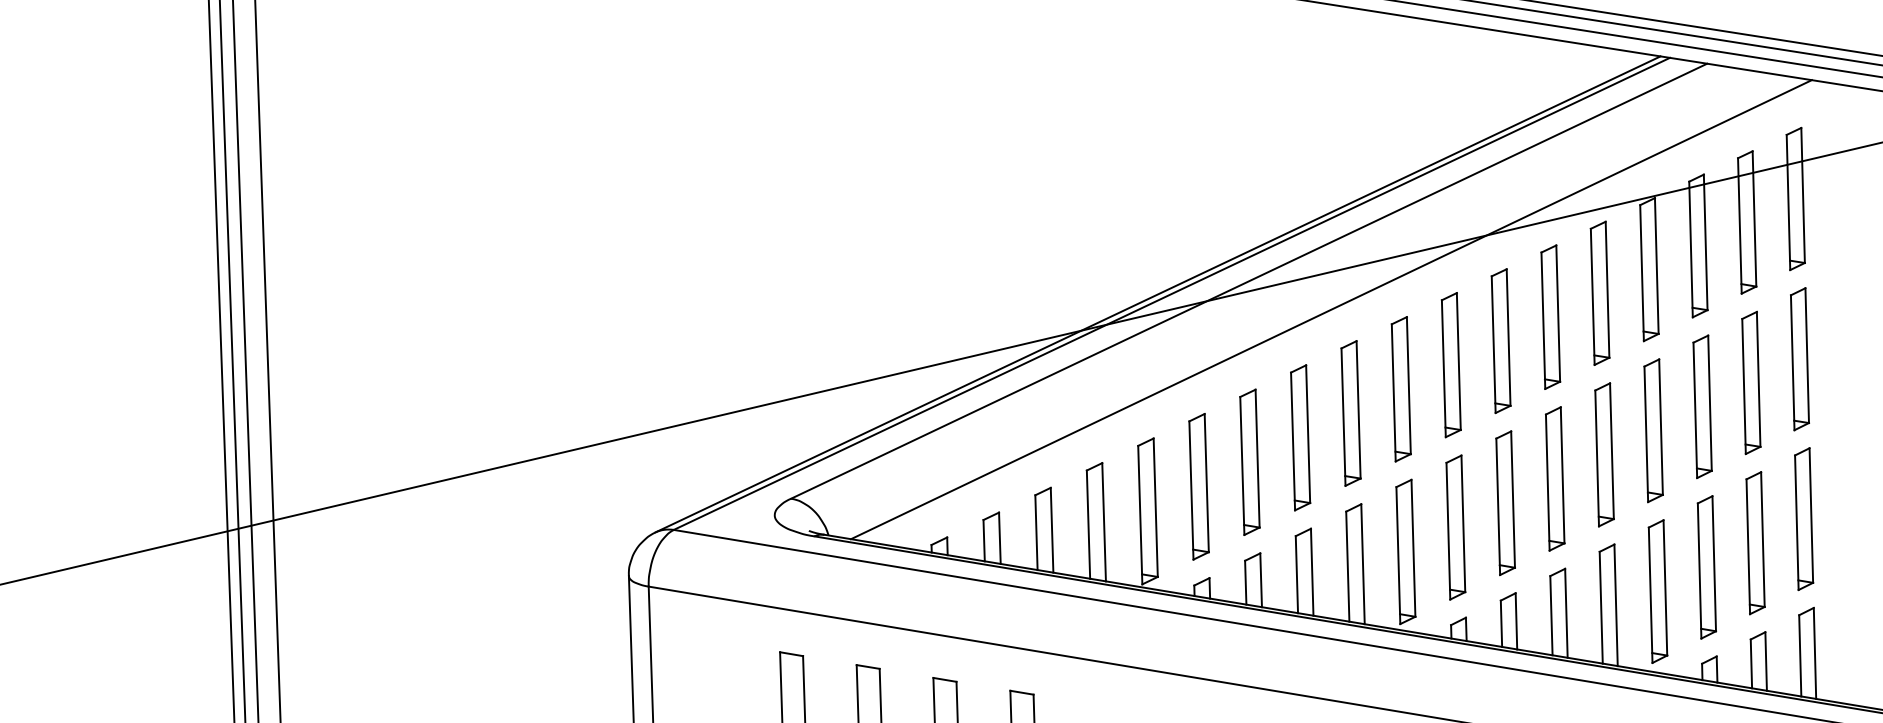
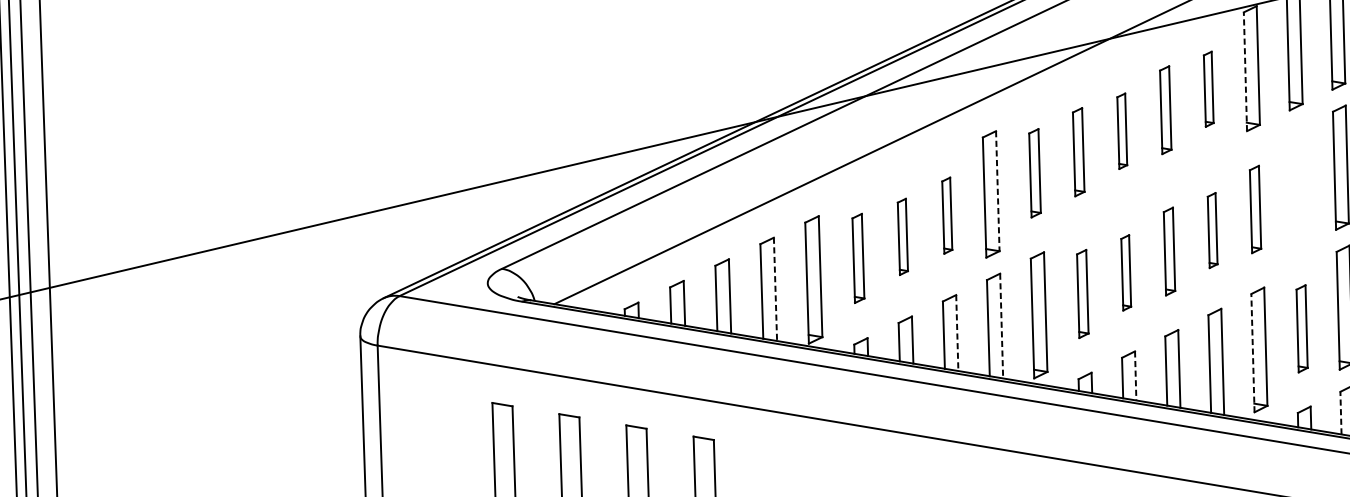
line: (1642, 272) -> (1245, 71), solid -> dashed
part: (1599, 292) -> (1208, 88), size x0.6
part: (1550, 316) -> (1165, 109), size x0.7
part: (1500, 341) -> (1121, 131), size x0.6
part: (1450, 365) -> (1078, 152), size x0.7
part: (1400, 389) -> (1034, 173), size x0.7
part: (1702, 406) -> (1298, 188), removed
line: (1358, 409) -> (997, 190), solid -> dashed
part: (1653, 430) -> (1255, 209), size x0.7
part: (1300, 437) -> (947, 215), size x0.6
part: (1604, 454) -> (1212, 230), size x0.6
part: (1249, 461) -> (902, 236), size x0.6
part: (1554, 478) -> (1168, 251), size x0.7
part: (1198, 486) -> (857, 258), size x0.7
part: (1505, 503) -> (1126, 273), size x0.6
line: (1104, 522) -> (775, 289), solid -> dashed
part: (1455, 527) -> (1082, 293), size x0.7
line: (1363, 564) -> (1002, 326), solid -> dashed
part: (1706, 567) -> (1301, 328), size x0.7
line: (1312, 572) -> (957, 333), solid -> dashed
line: (1650, 595) -> (1252, 353), solid -> dashed
line: (1516, 621) -> (1135, 376), solid -> dashed
line: (1751, 663) -> (1341, 412), solid -> dashed

